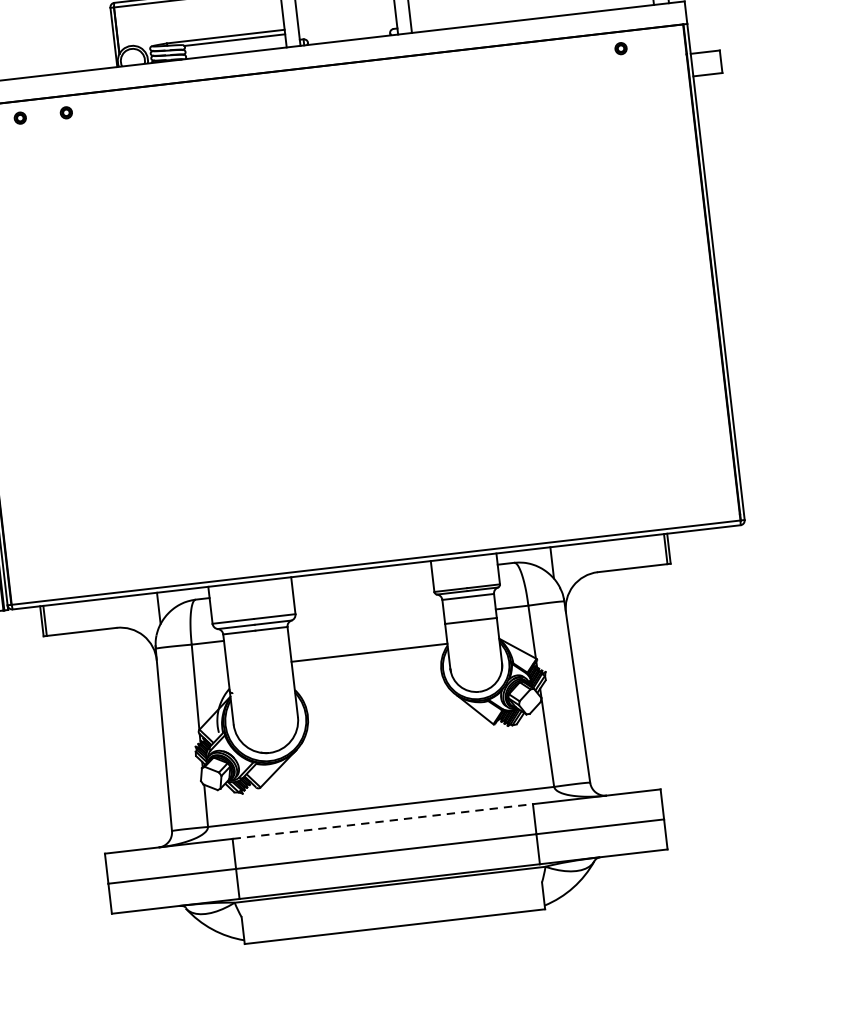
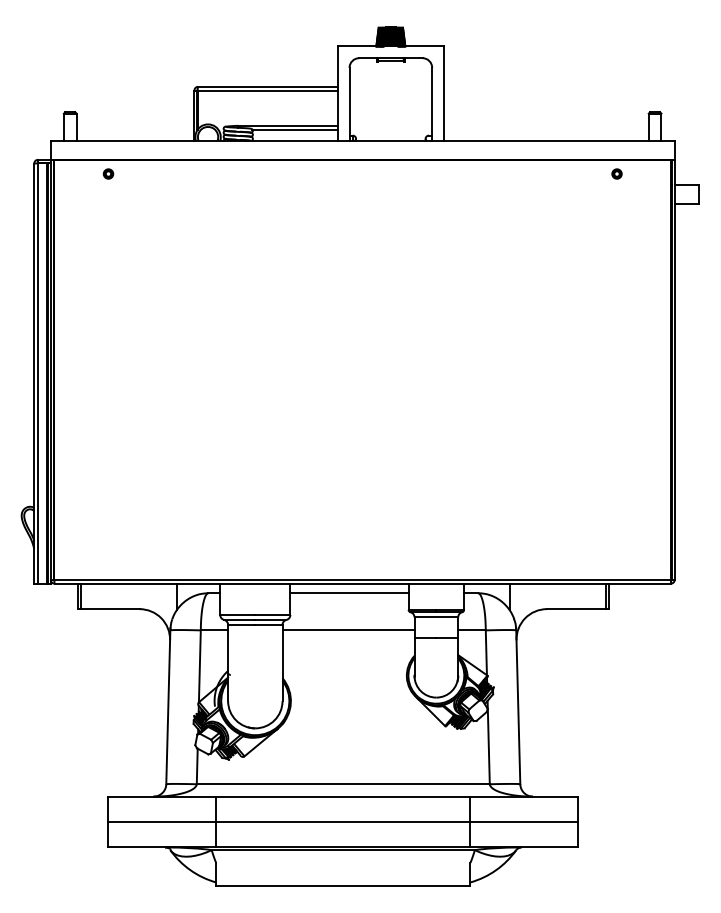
part: (66, 112) -> (147, 173), removed
line: (362, 580) -> (349, 593), added
line: (369, 652) -> (348, 630), moved
line: (383, 821) -> (343, 796), dashed -> solid

